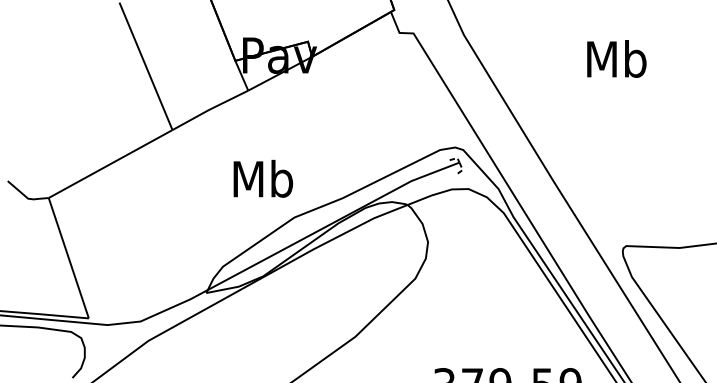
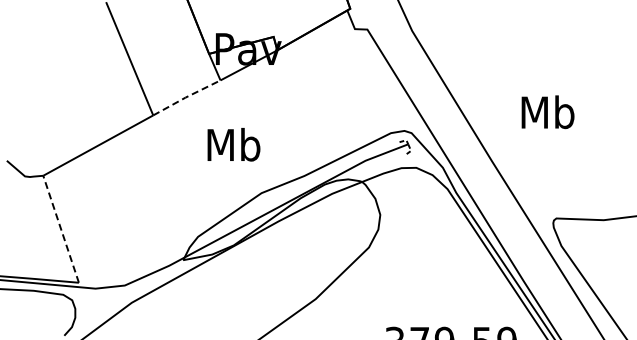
text: (616, 59) -> (547, 112), moved
line: (209, 109) -> (186, 97), solid -> dashed
text: (262, 178) -> (233, 144), moved
line: (68, 257) -> (60, 228), solid -> dashed

